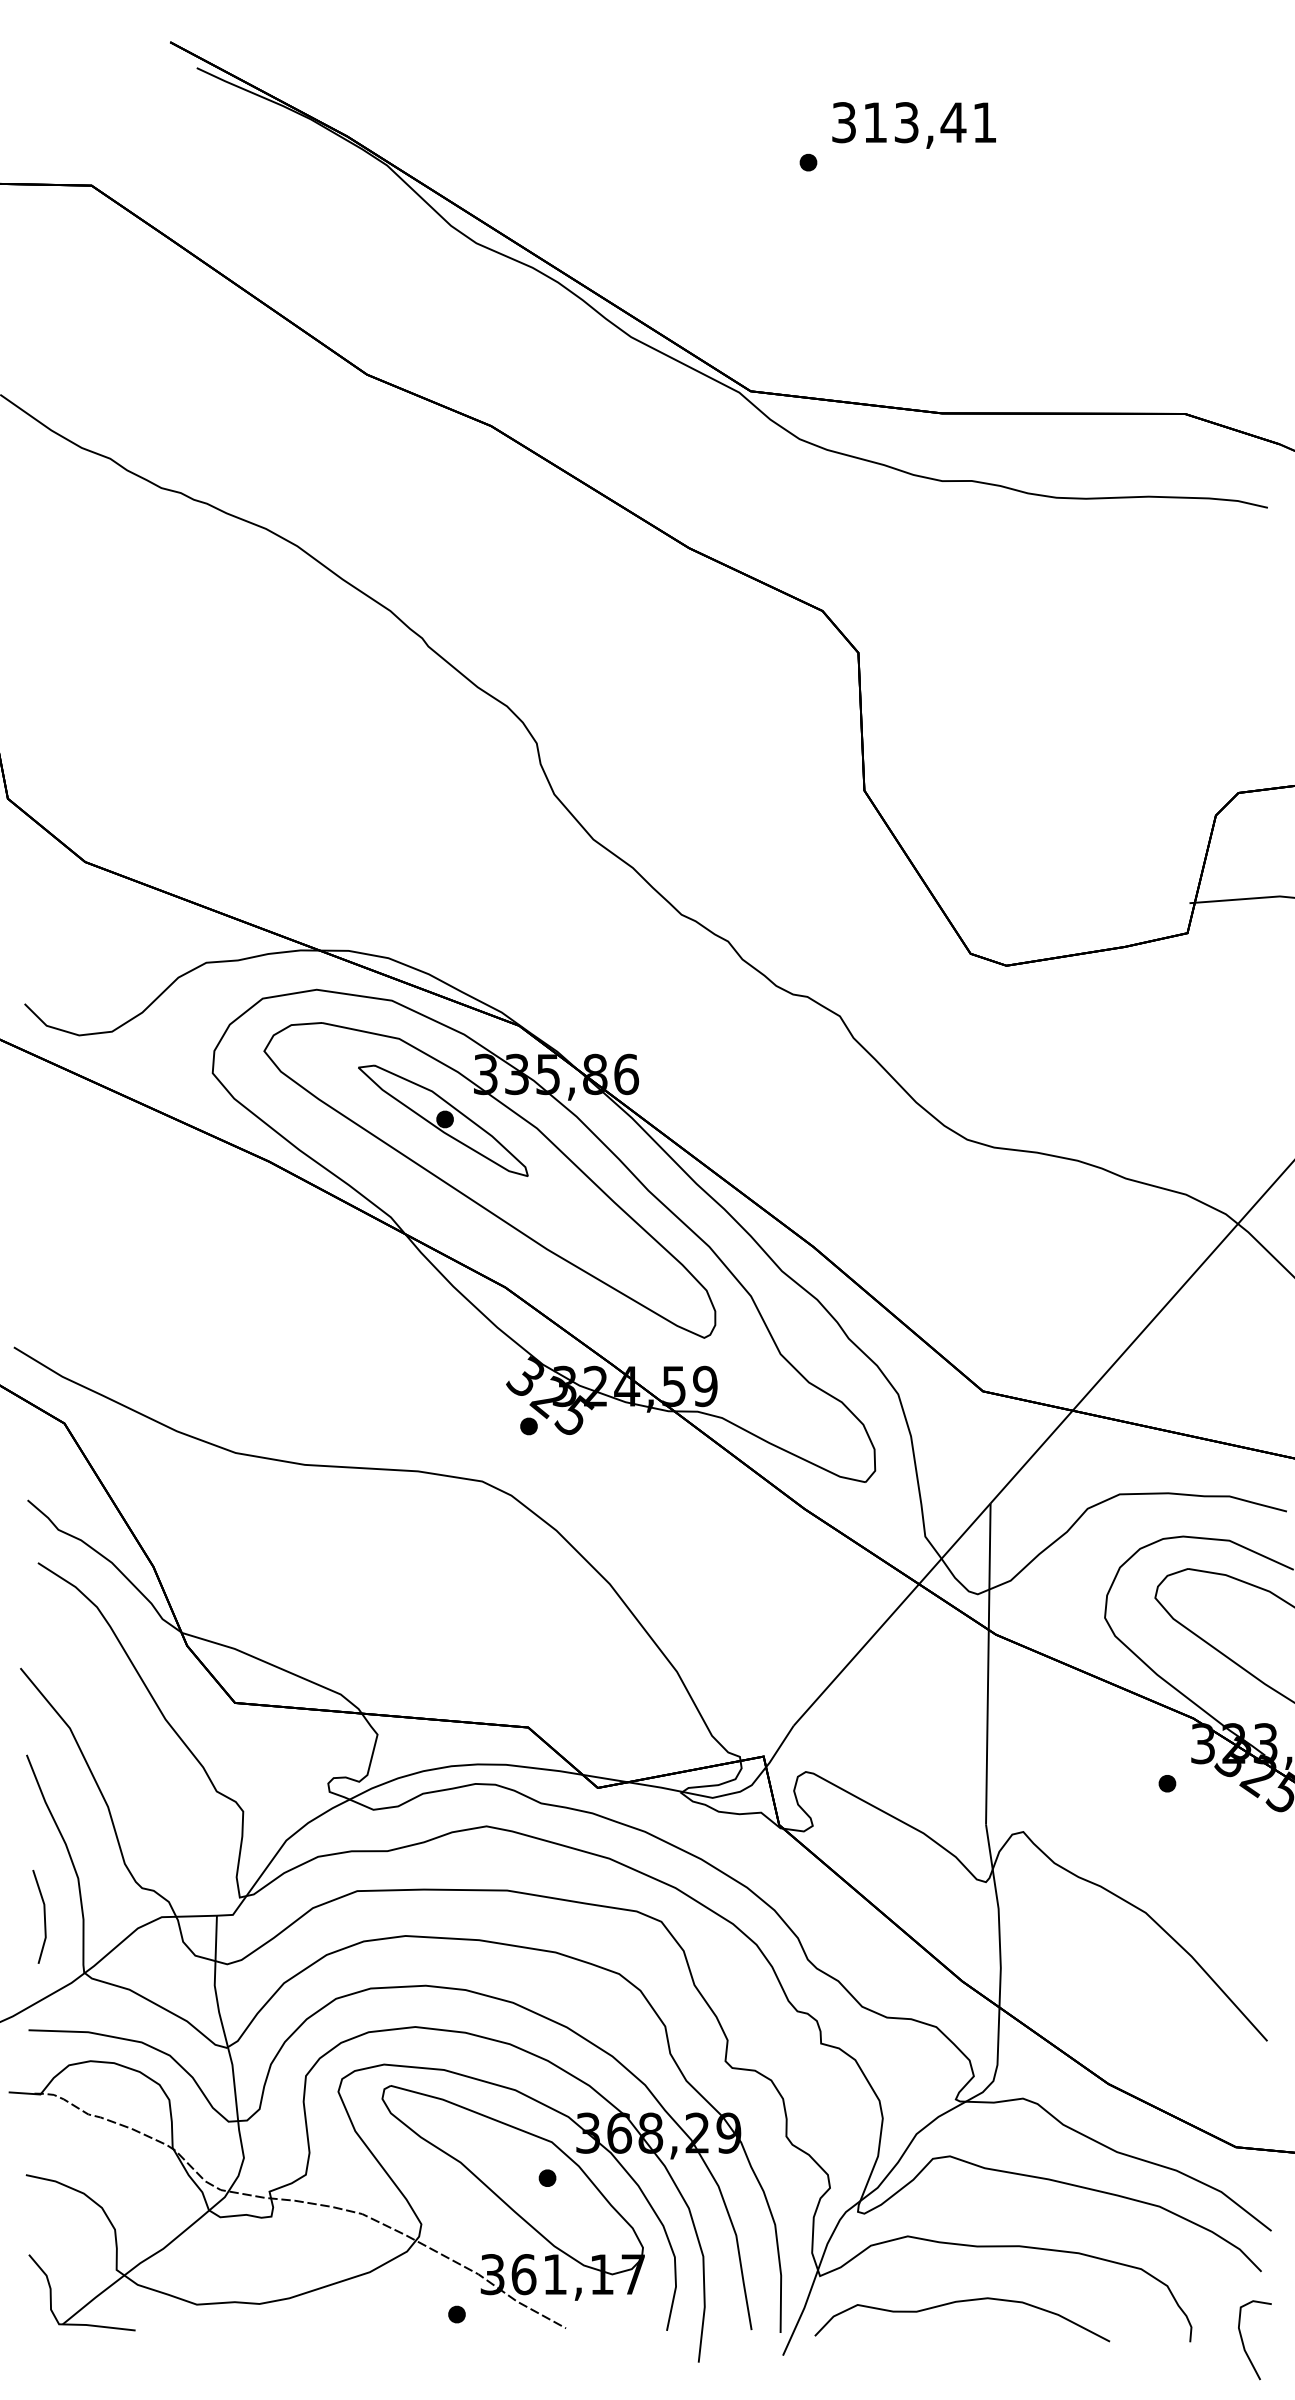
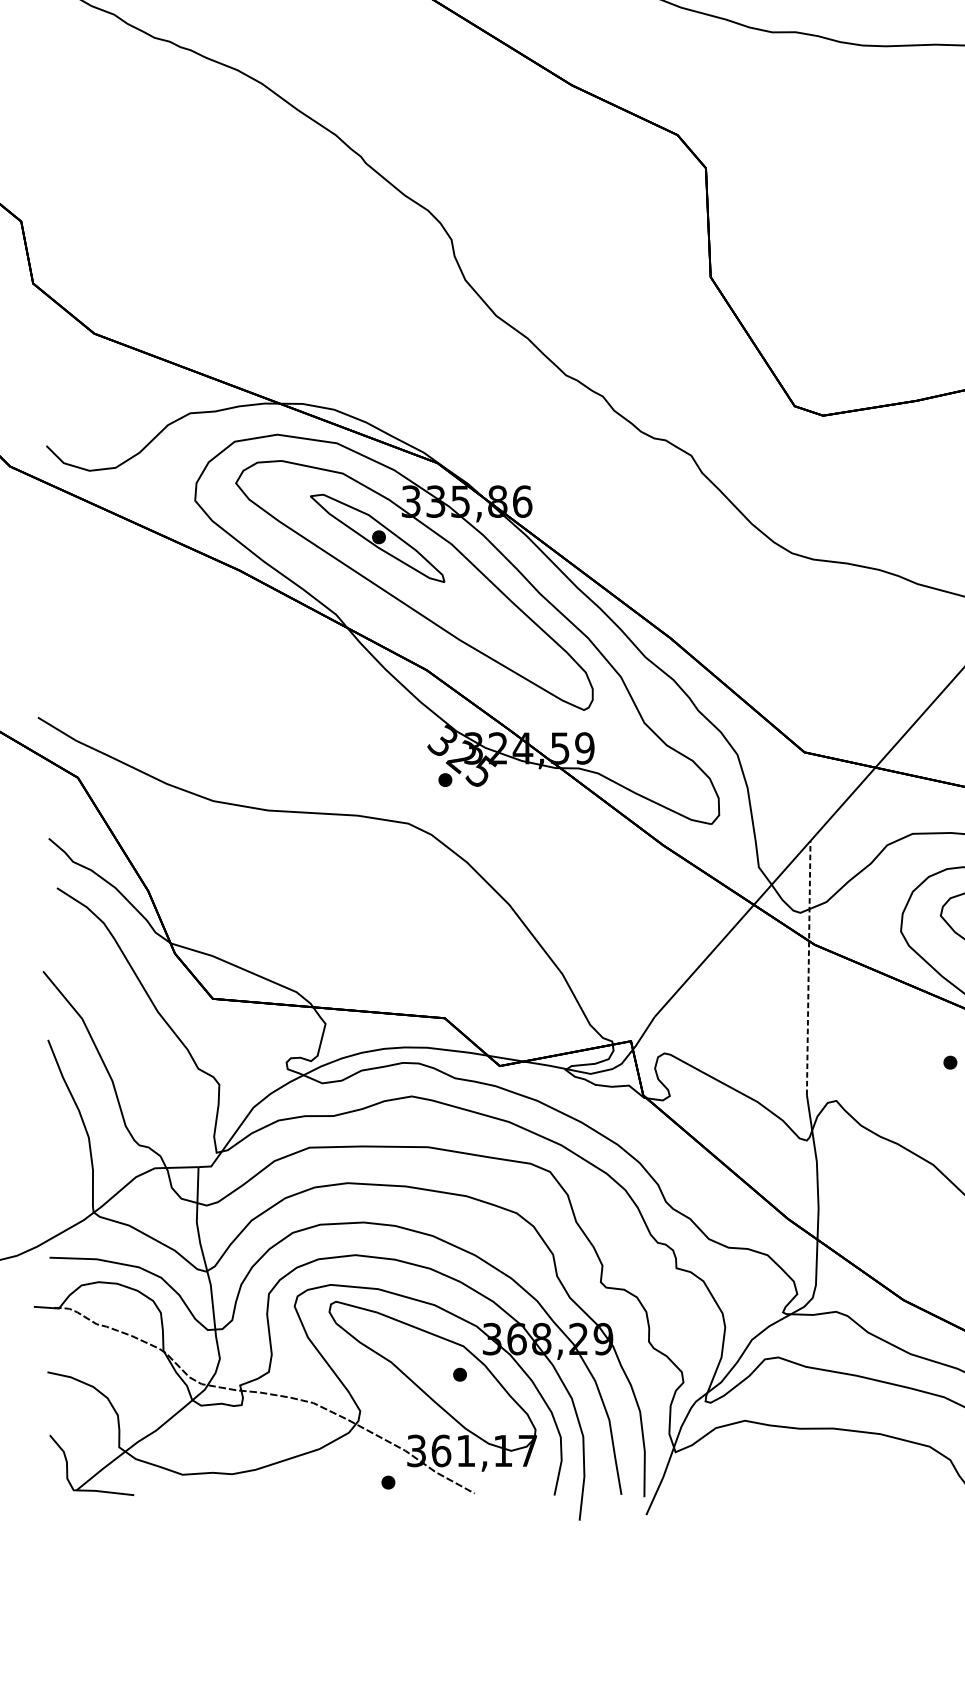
line: (988, 1664) -> (808, 968), solid -> dashed
line: (43, 1914) -> (61, 1166), removed
curve: (961, 2302) -> (787, 1473), removed

